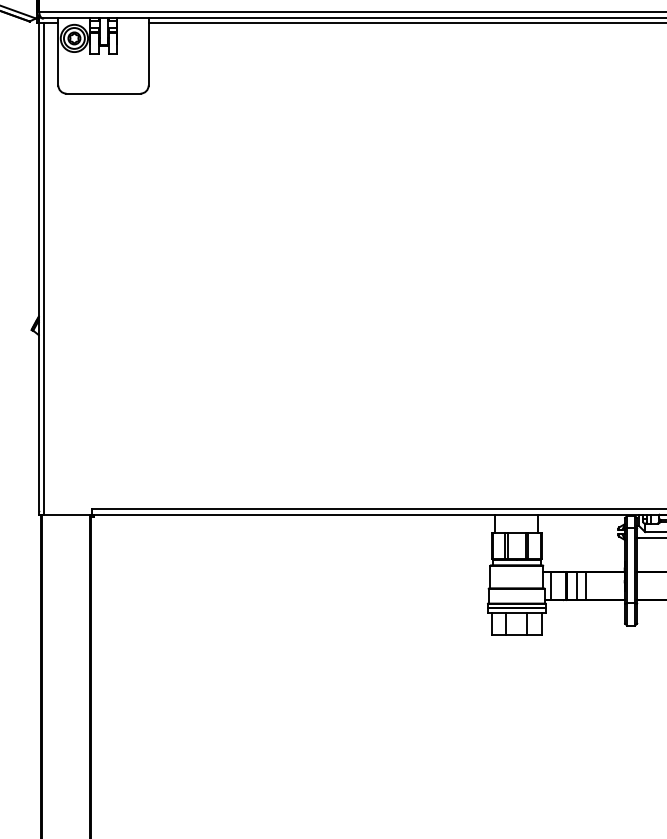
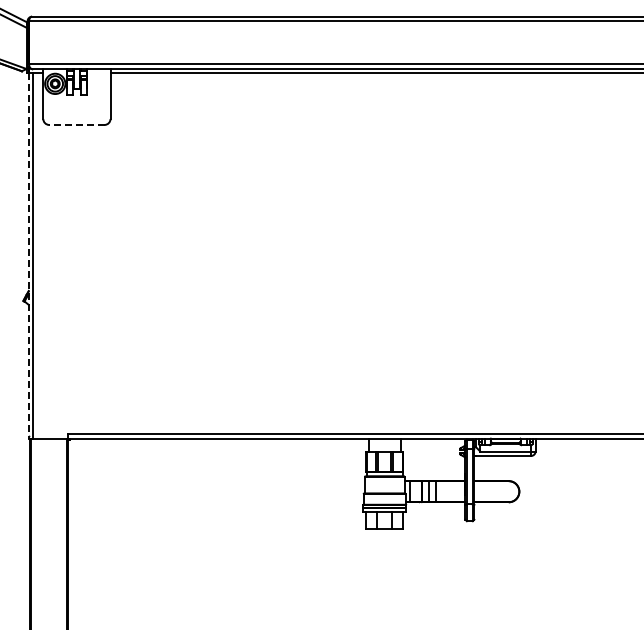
line: (102, 92) -> (76, 124), solid -> dashed
line: (38, 268) -> (28, 255), solid -> dashed

